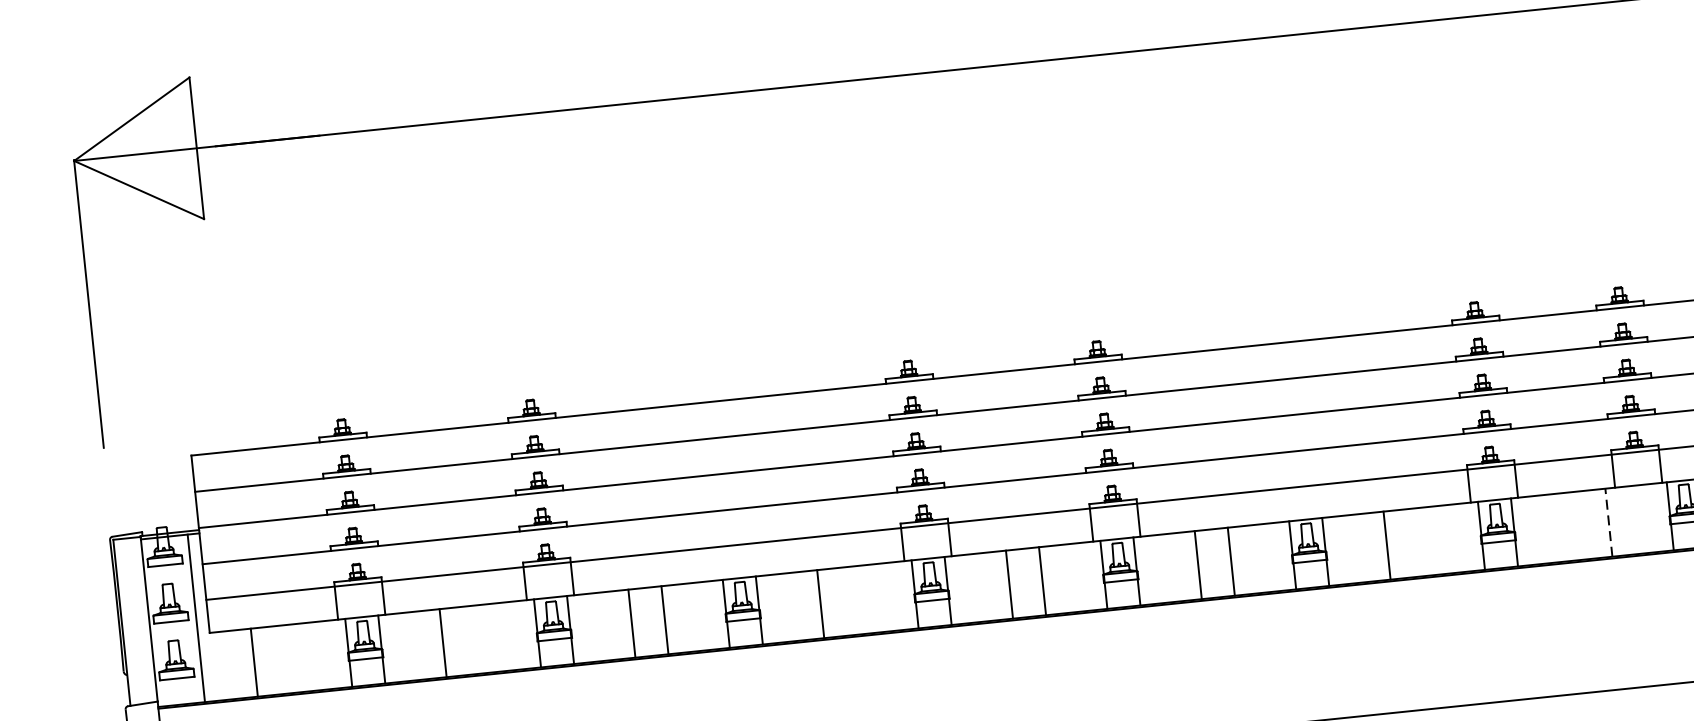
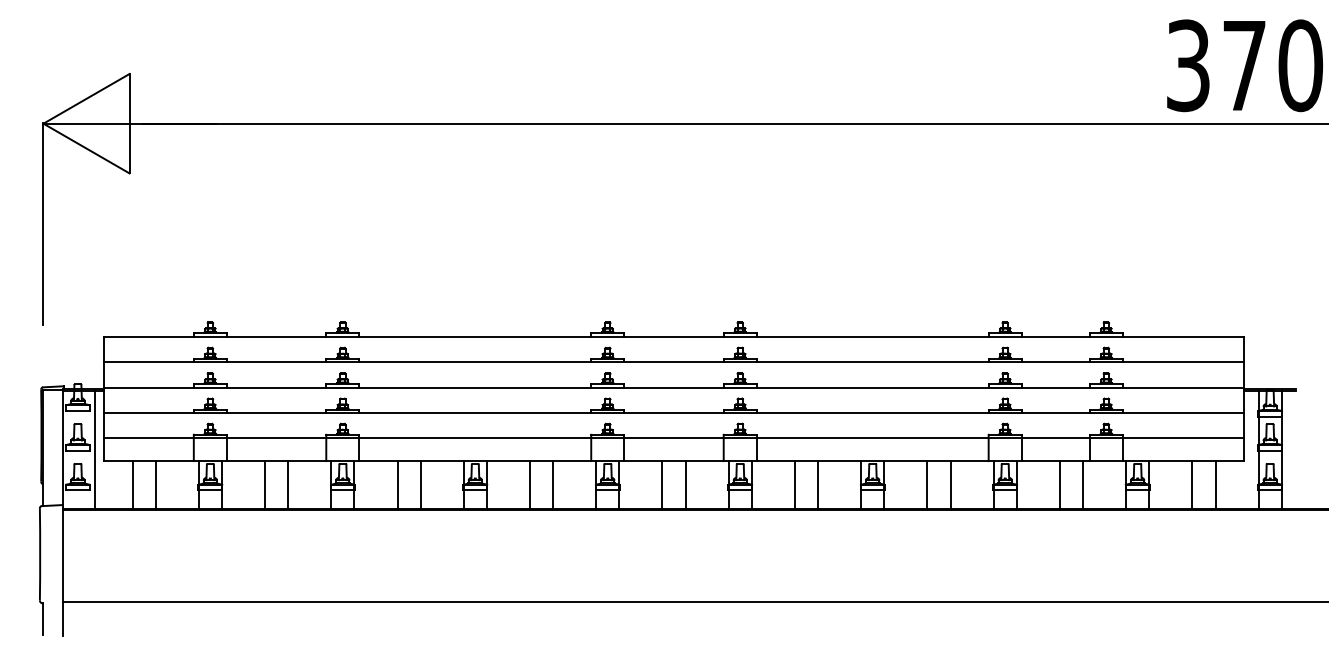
line: (1609, 521) -> (1083, 484), dashed -> solid
line: (1575, 525) -> (1059, 484), added
line: (1419, 541) -> (950, 484), added
line: (854, 600) -> (553, 484), added
line: (476, 639) -> (288, 484), added
line: (286, 658) -> (155, 484), added

